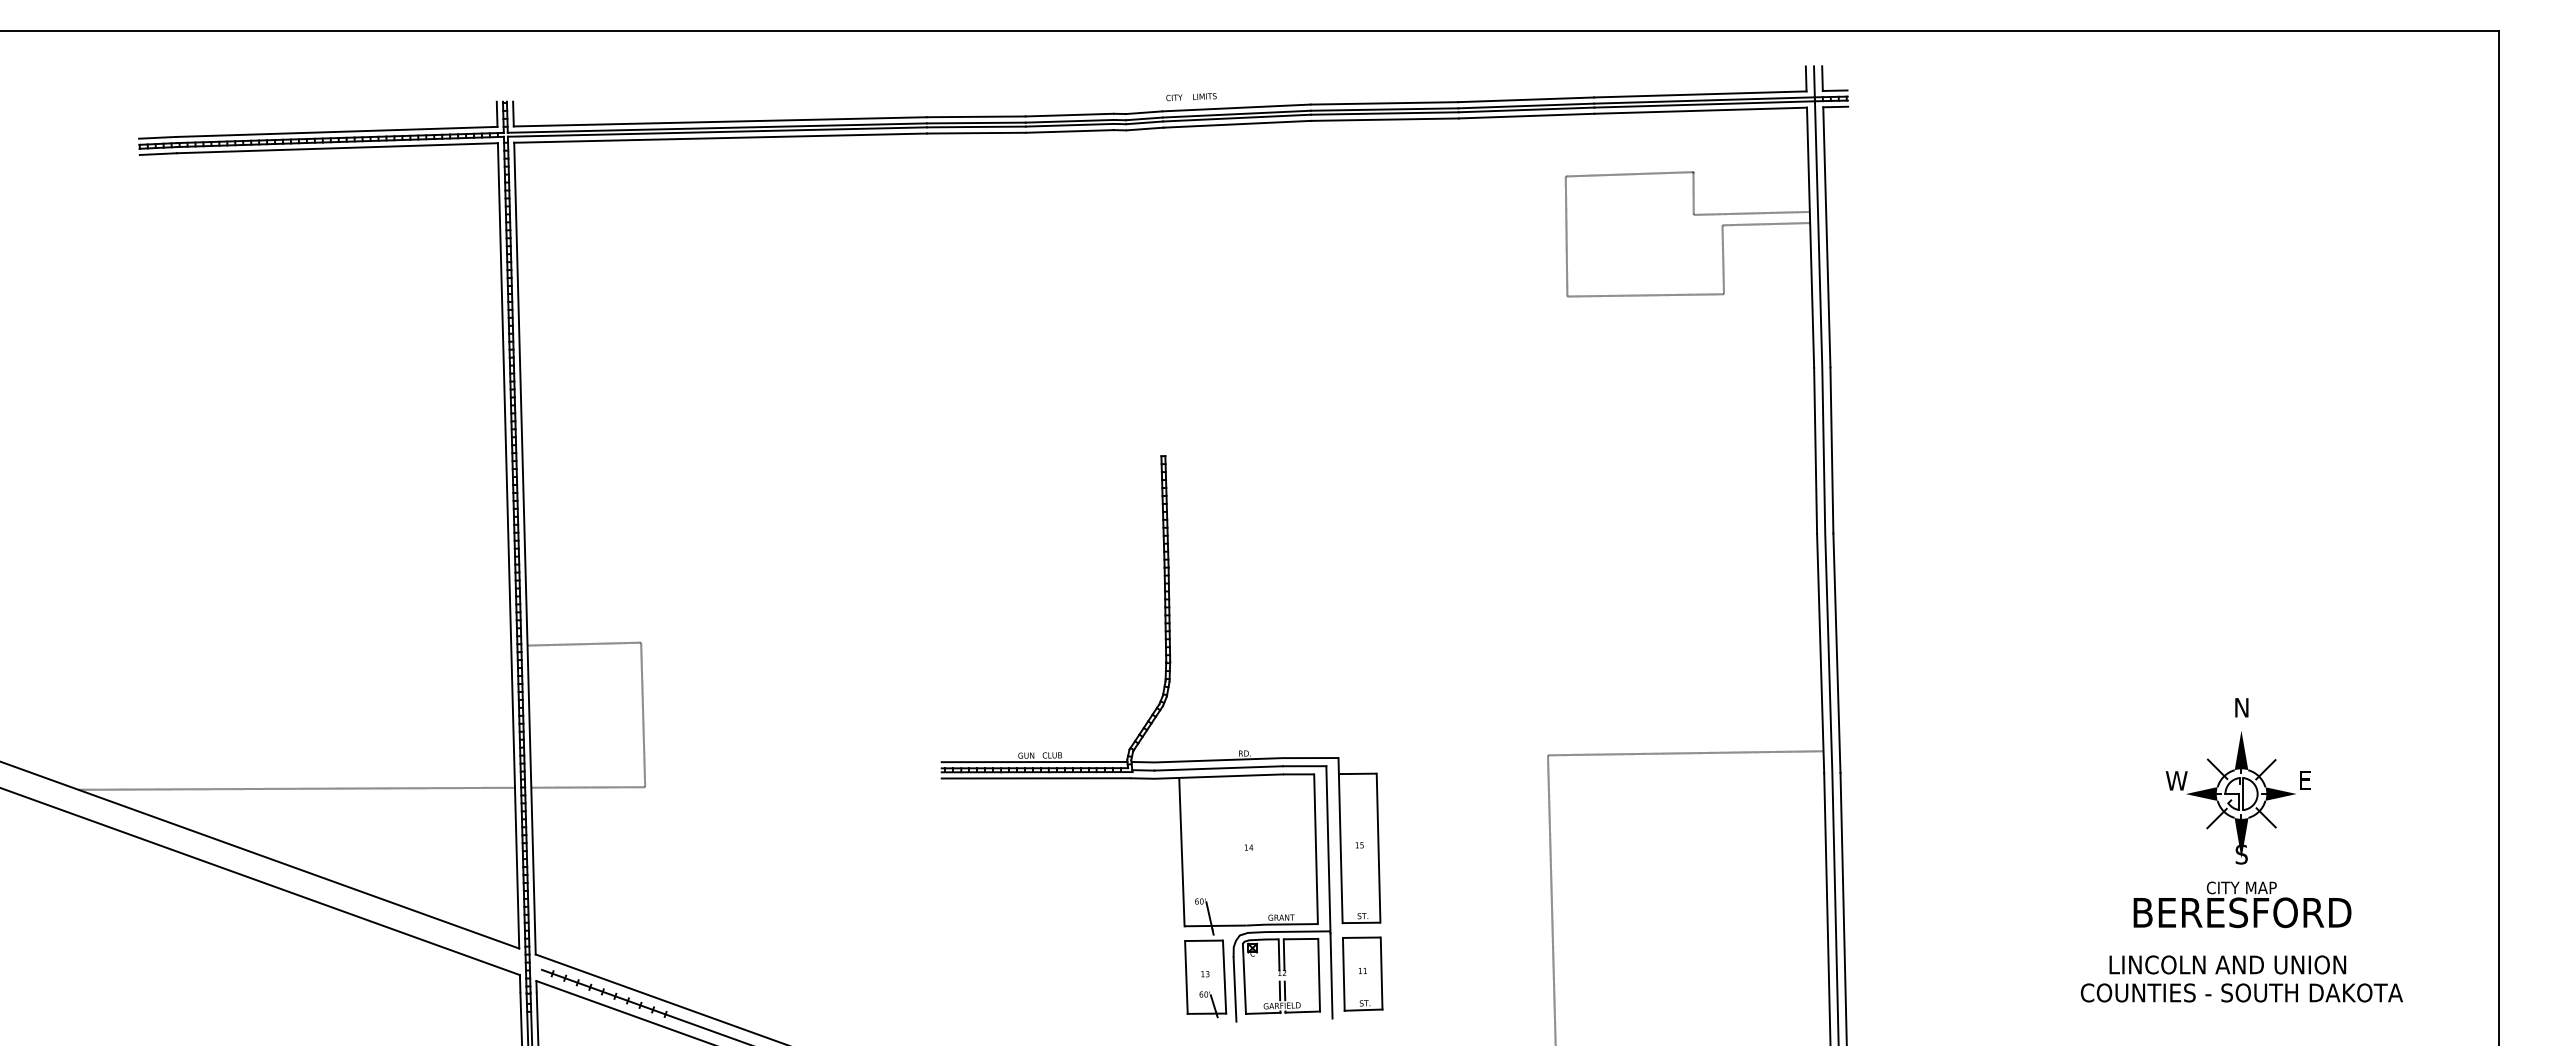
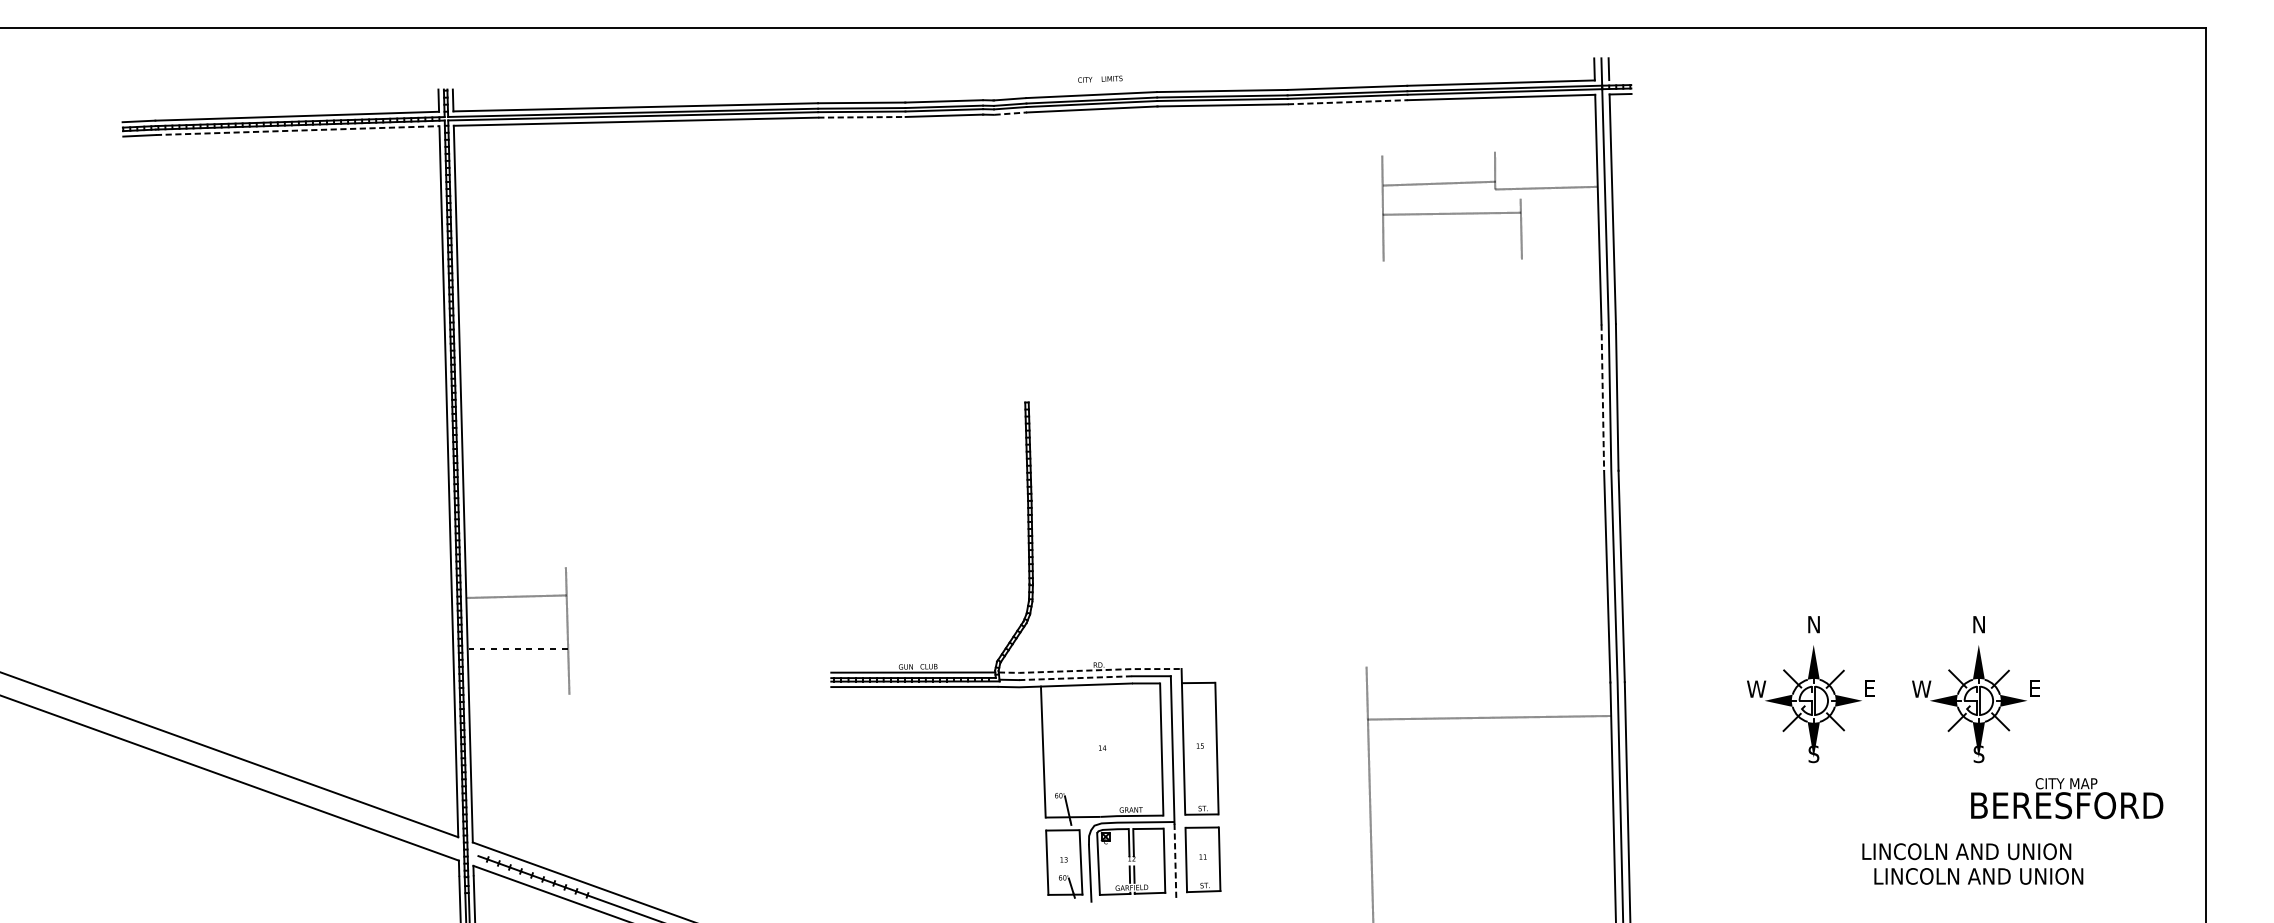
line: (1834, 90) -> (1619, 79), removed
text: (1191, 97) -> (1100, 79), moved
line: (1526, 116) -> (1347, 102), solid -> dashed
line: (1145, 129) -> (1011, 114), solid -> dashed
line: (976, 133) -> (861, 117), solid -> dashed
line: (337, 148) -> (297, 130), solid -> dashed
line: (1629, 174) -> (1439, 183), moved
line: (1766, 224) -> (1559, 197), removed
line: (1645, 295) -> (1451, 213), moved
line: (1815, 451) -> (1602, 398), solid -> dashed
line: (584, 643) -> (516, 596), moved
line: (1685, 753) -> (1488, 717), moved
line: (1235, 759) -> (1090, 670), solid -> dashed
line: (1219, 768) -> (1076, 678), solid -> dashed
part: (2050, 781) -> (1810, 689), added
line: (588, 787) -> (519, 649), moved
line: (296, 788) -> (261, 695), removed
text: (2242, 904) -> (2067, 798), moved
line: (1331, 975) -> (1175, 861), solid -> dashed
text: (2241, 992) -> (1978, 876), COUNTIES - SOUTH DAKOTA -> LINCOLN AND UNION

